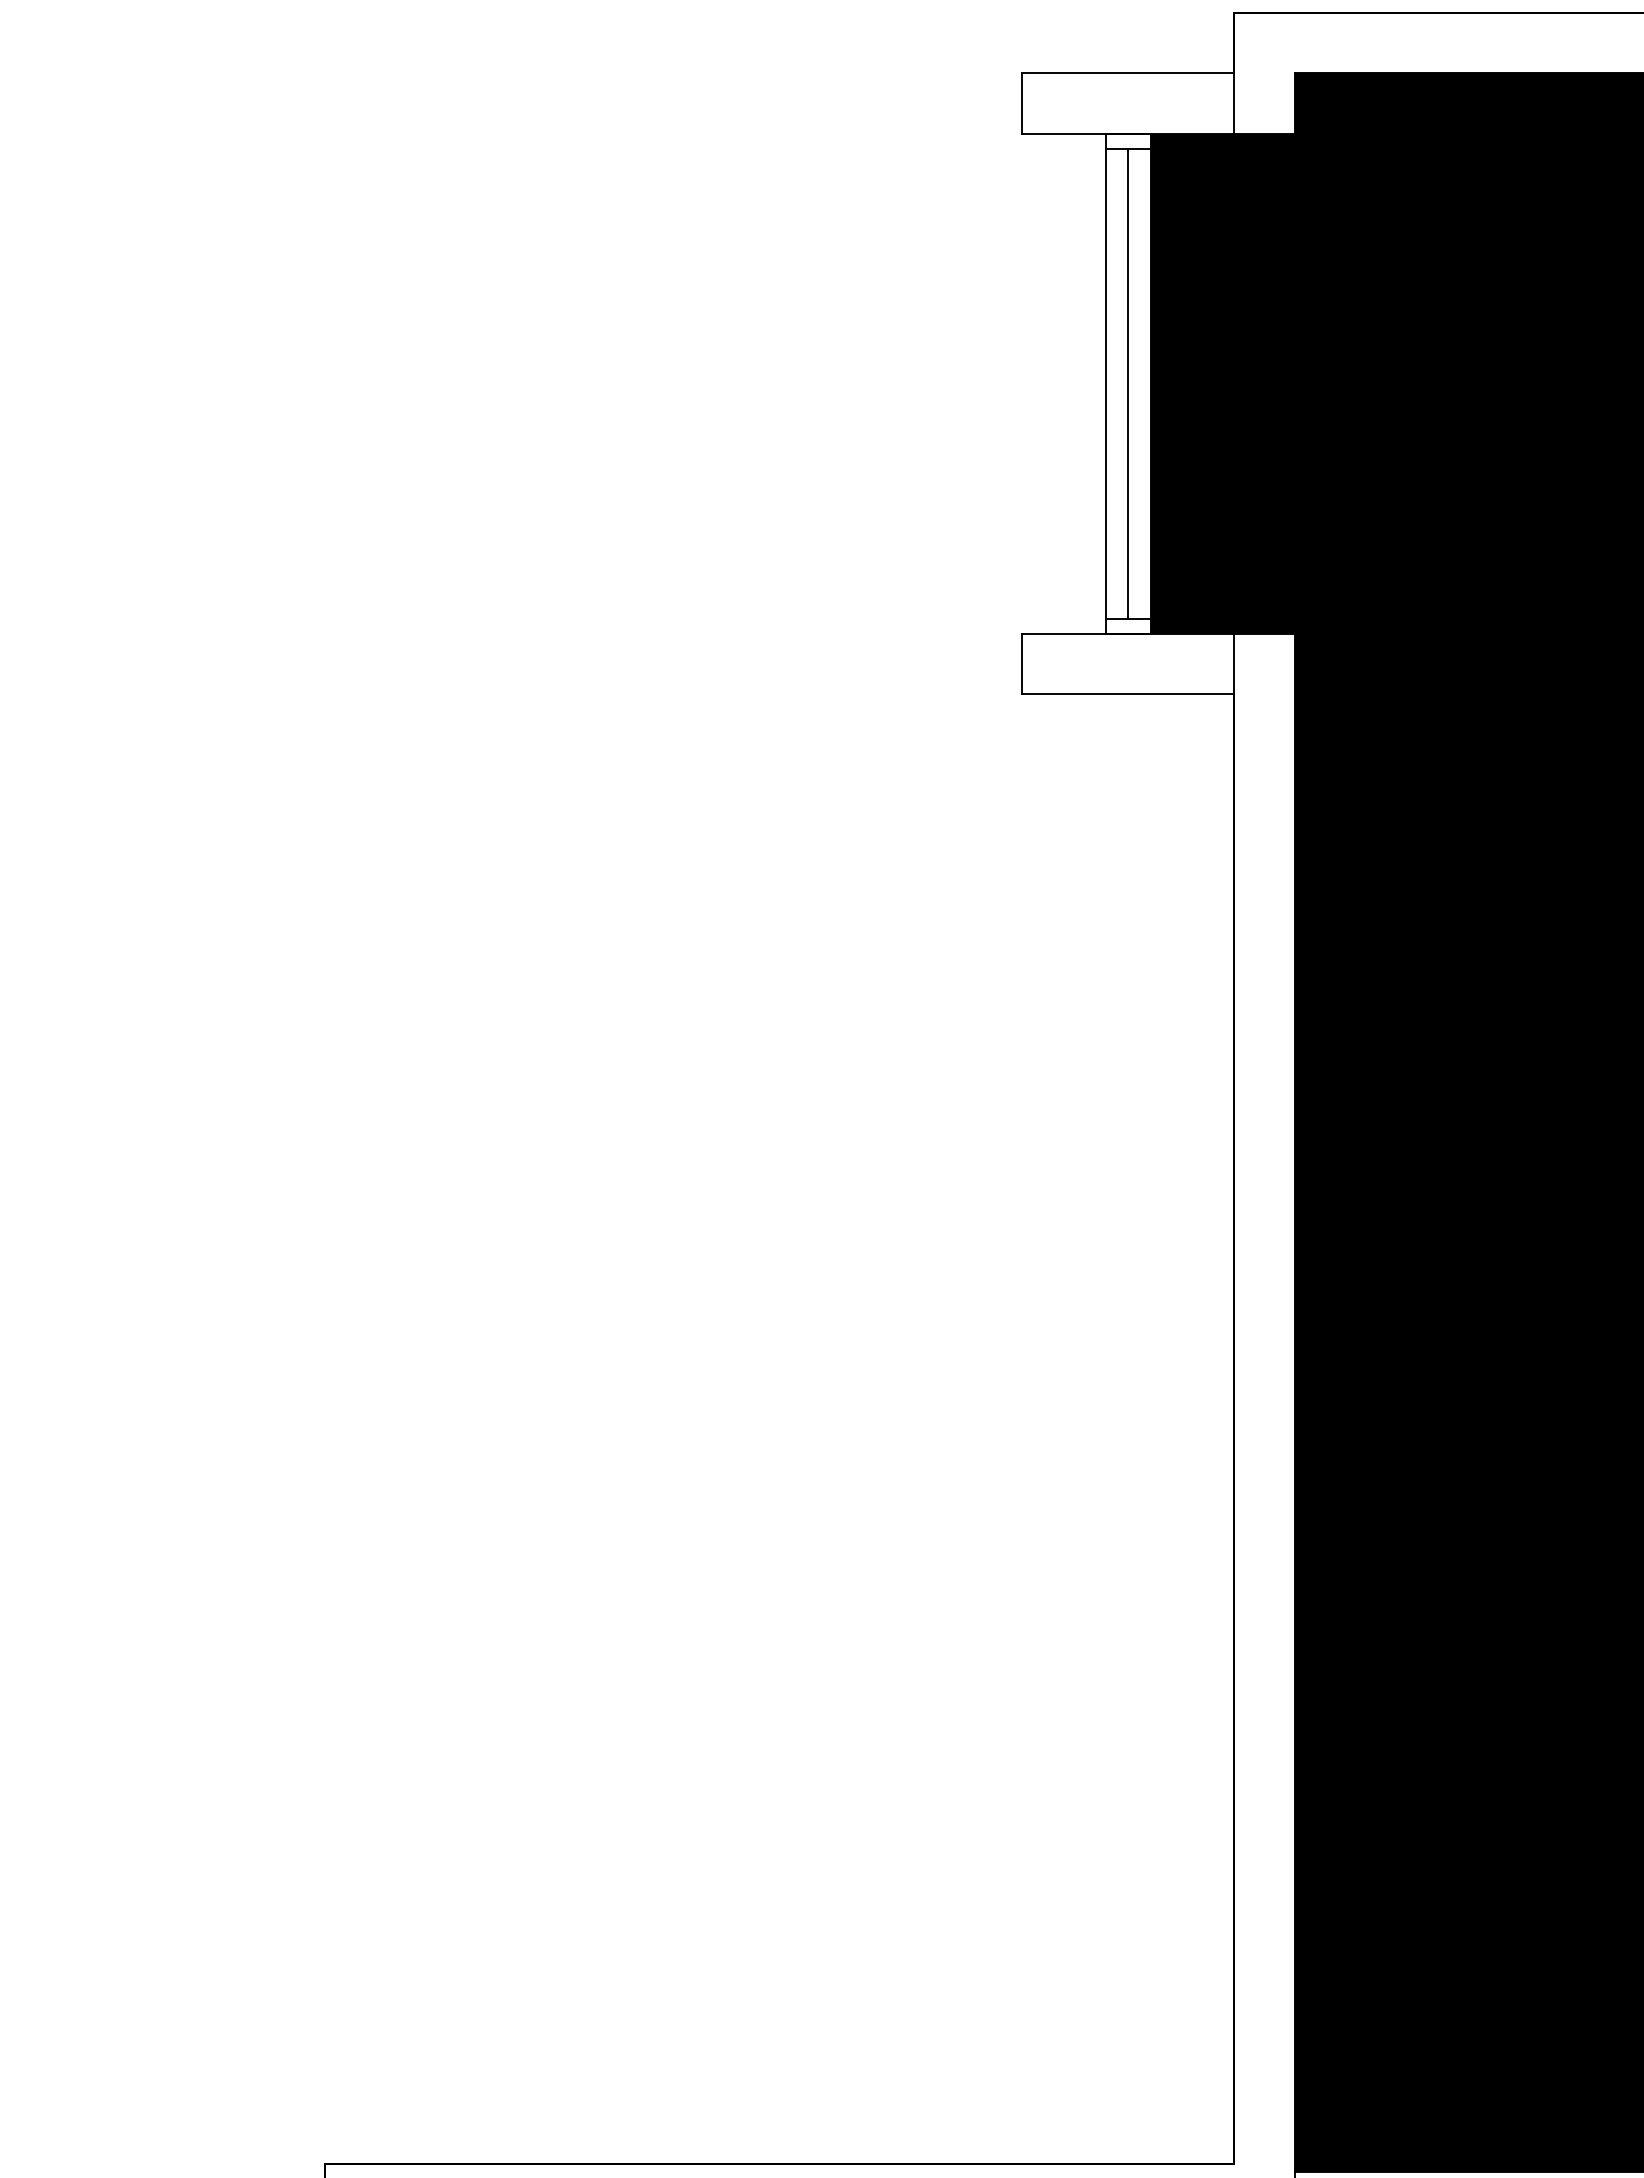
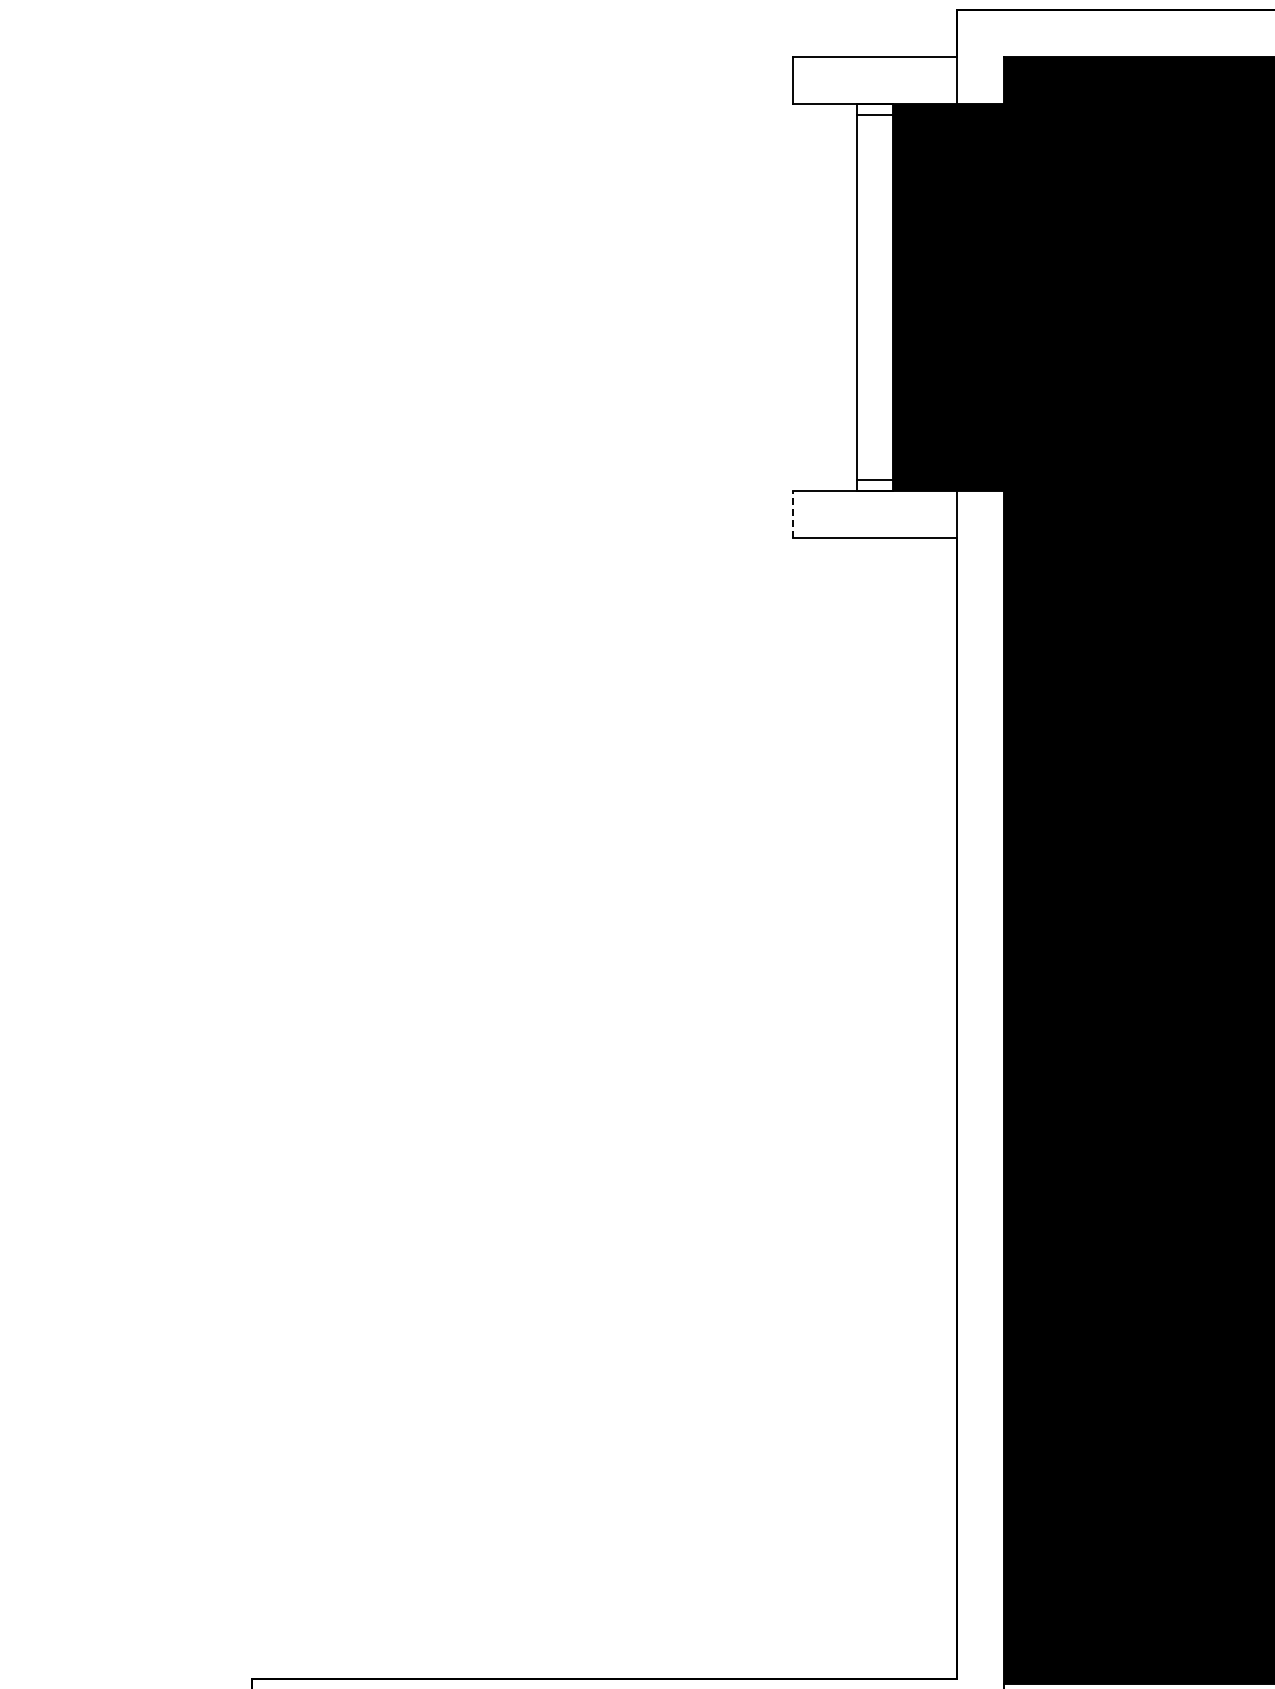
line: (1128, 383) -> (875, 297), removed
line: (1021, 663) -> (792, 514), solid -> dashed

